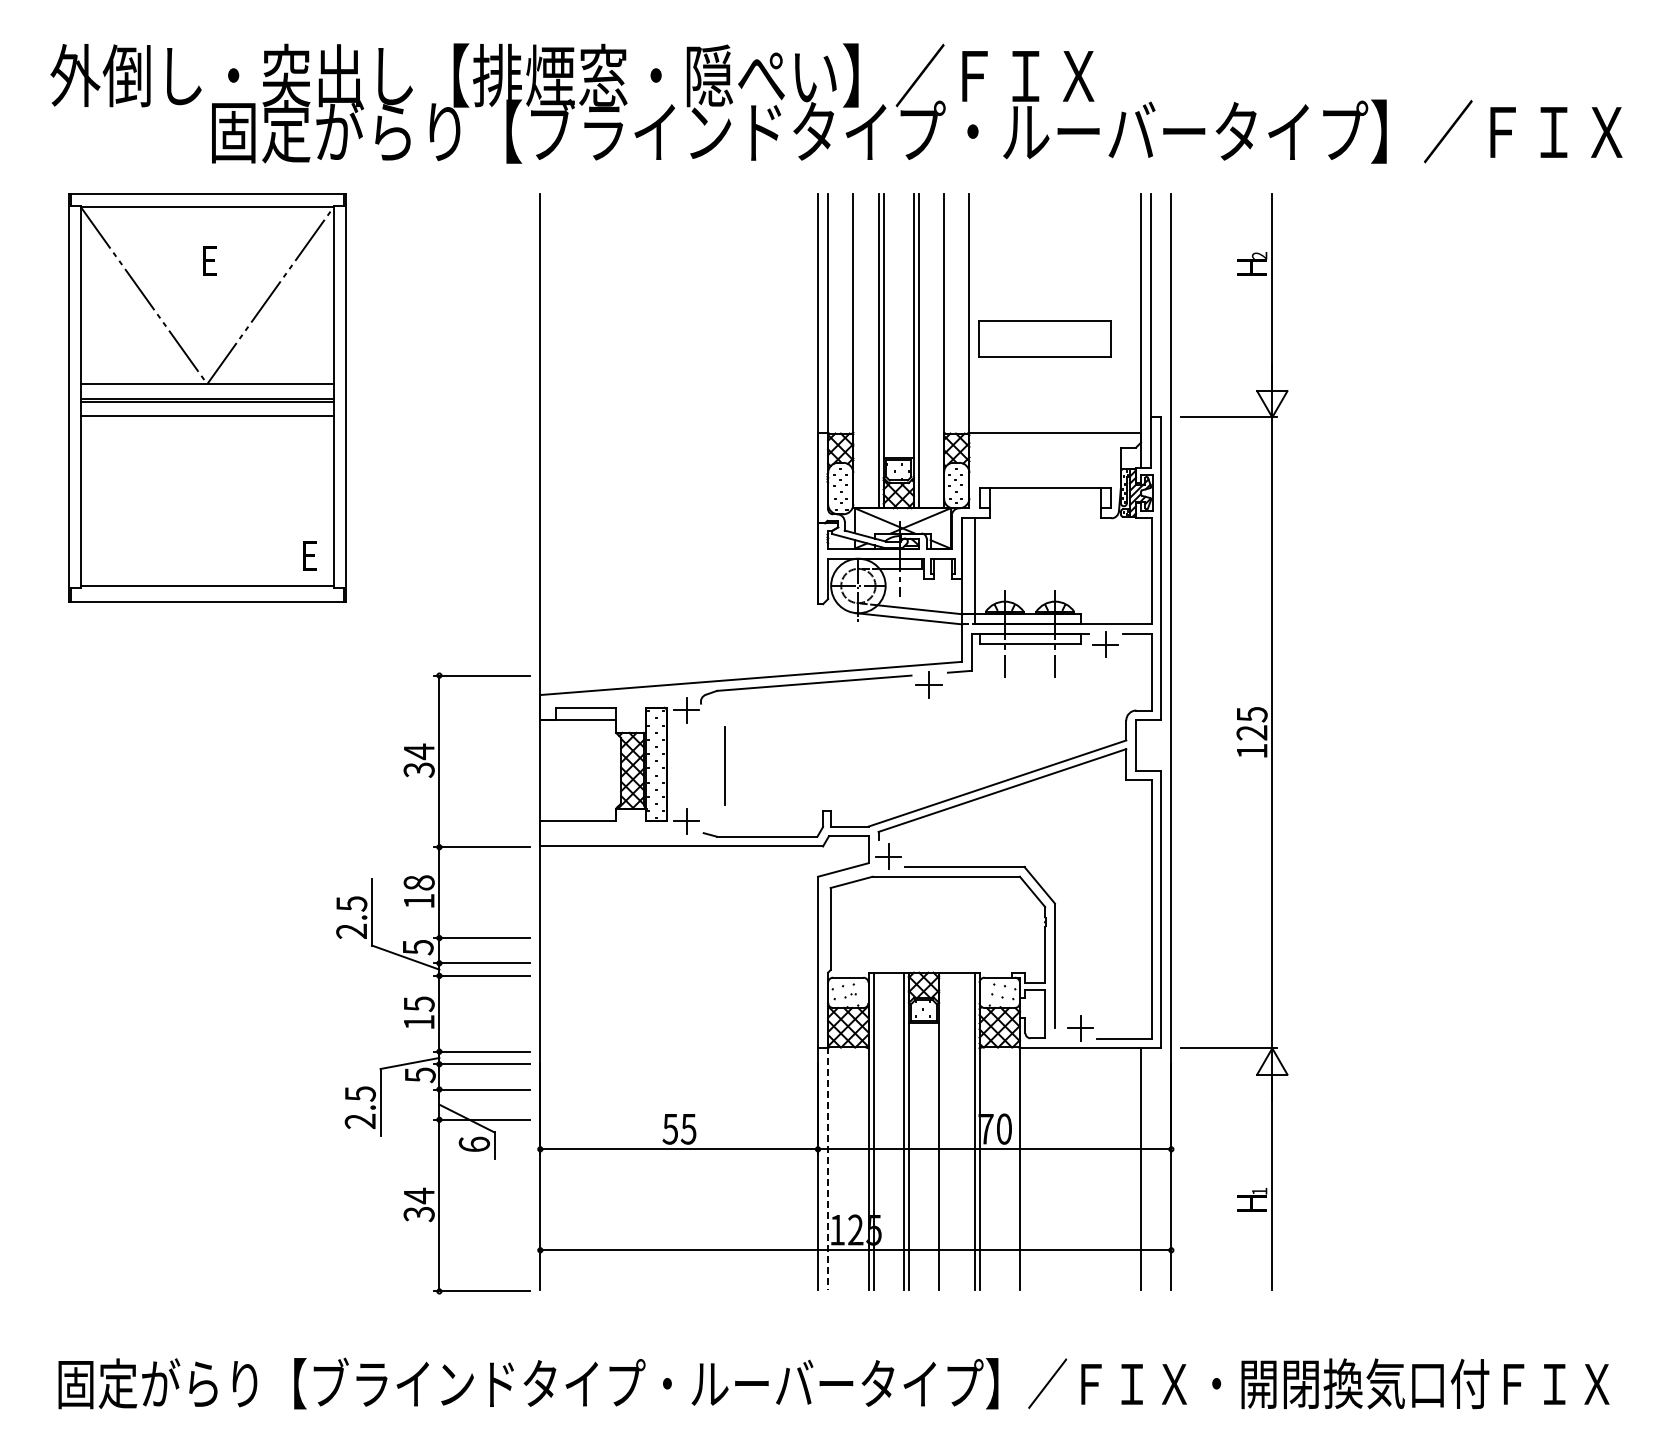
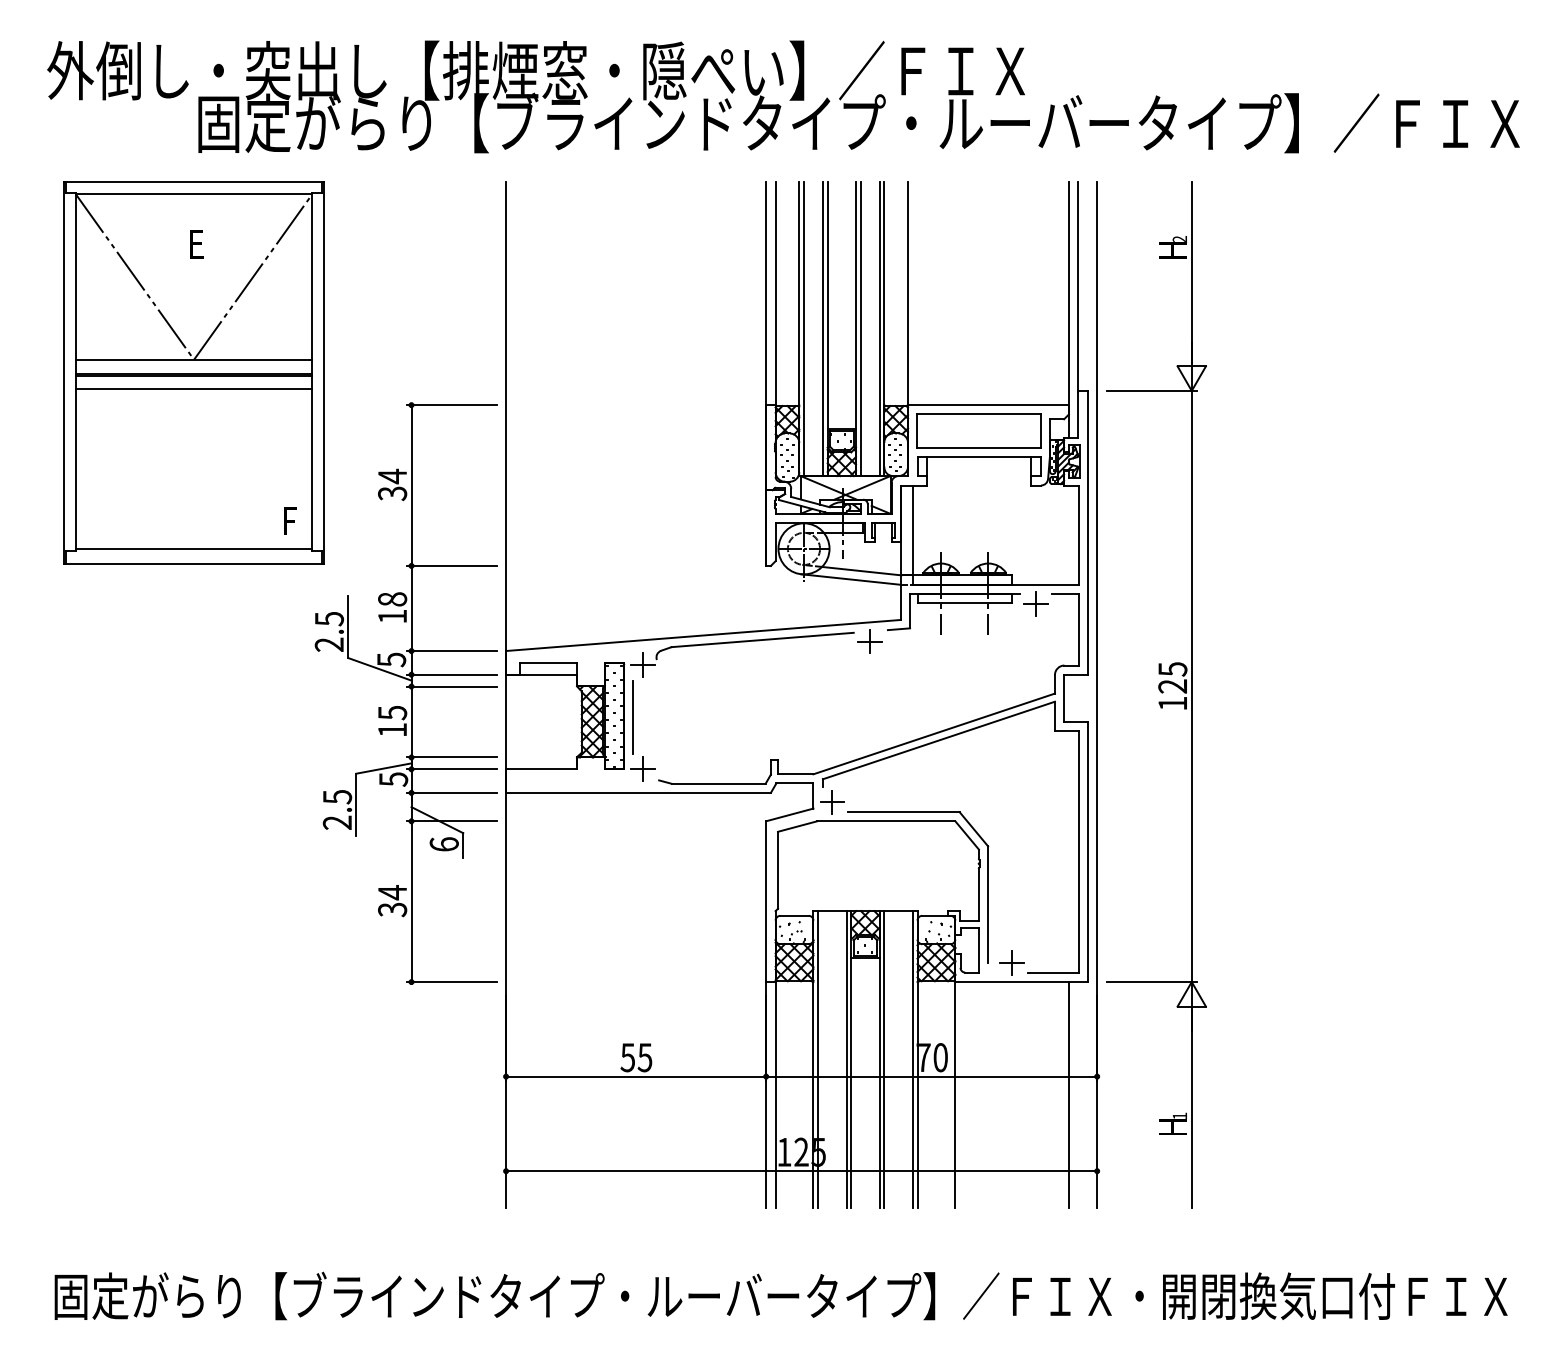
part: (1044, 338) -> (978, 430), moved
line: (858, 351) -> (804, 329), added
line: (939, 351) -> (879, 329), added
text: (311, 562) -> (291, 526), E -> F
line: (724, 765) -> (632, 717), moved
part: (433, 983) -> (405, 693), moved
line: (944, 1130) -> (884, 1058), added
line: (828, 1168) -> (776, 1094), dashed -> solid

